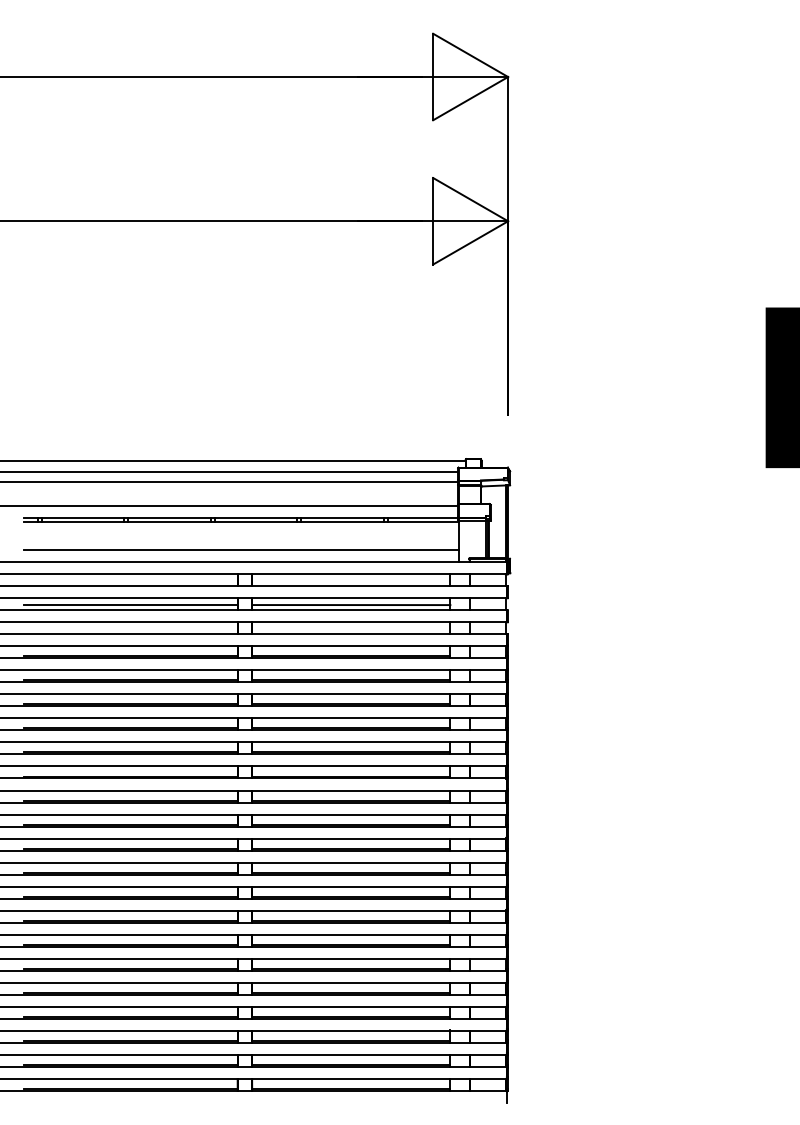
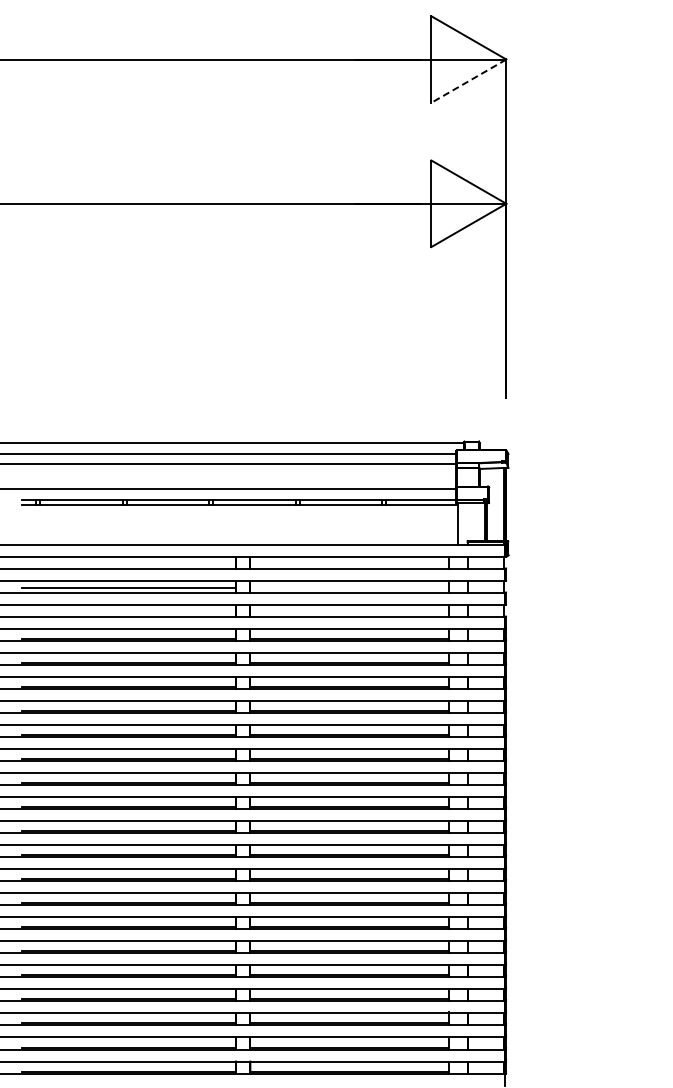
line: (470, 98) -> (468, 81), solid -> dashed
line: (241, 550) -> (239, 533), removed
line: (351, 605) -> (349, 588), removed

